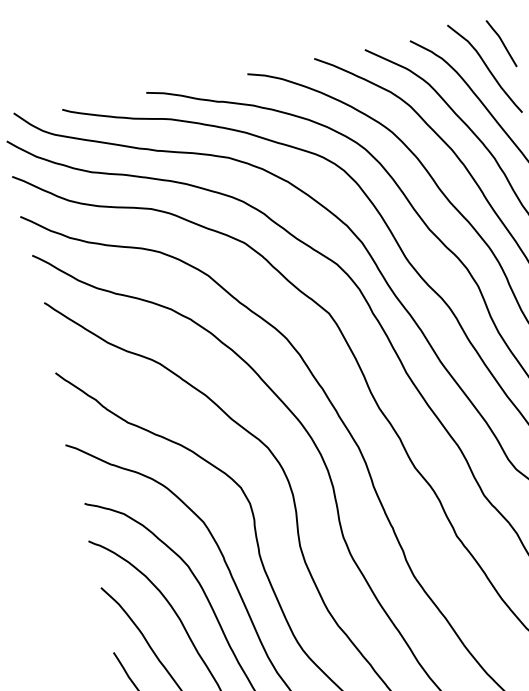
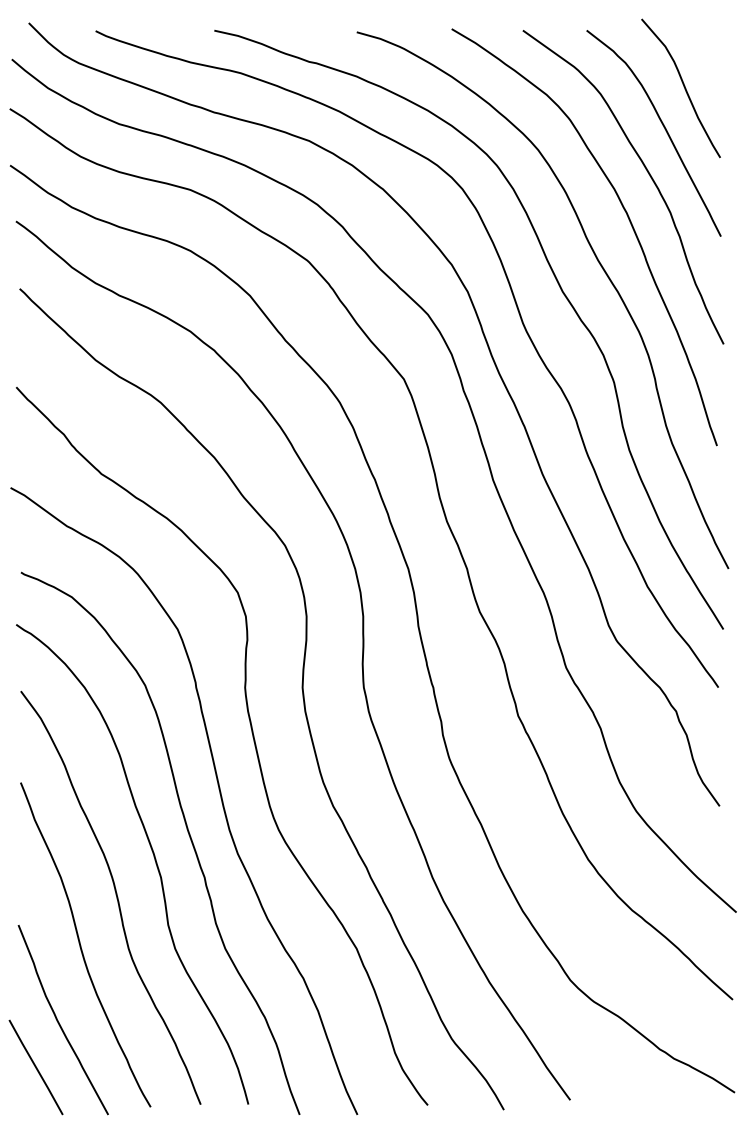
curve: (502, 43) -> (711, 58), removed

